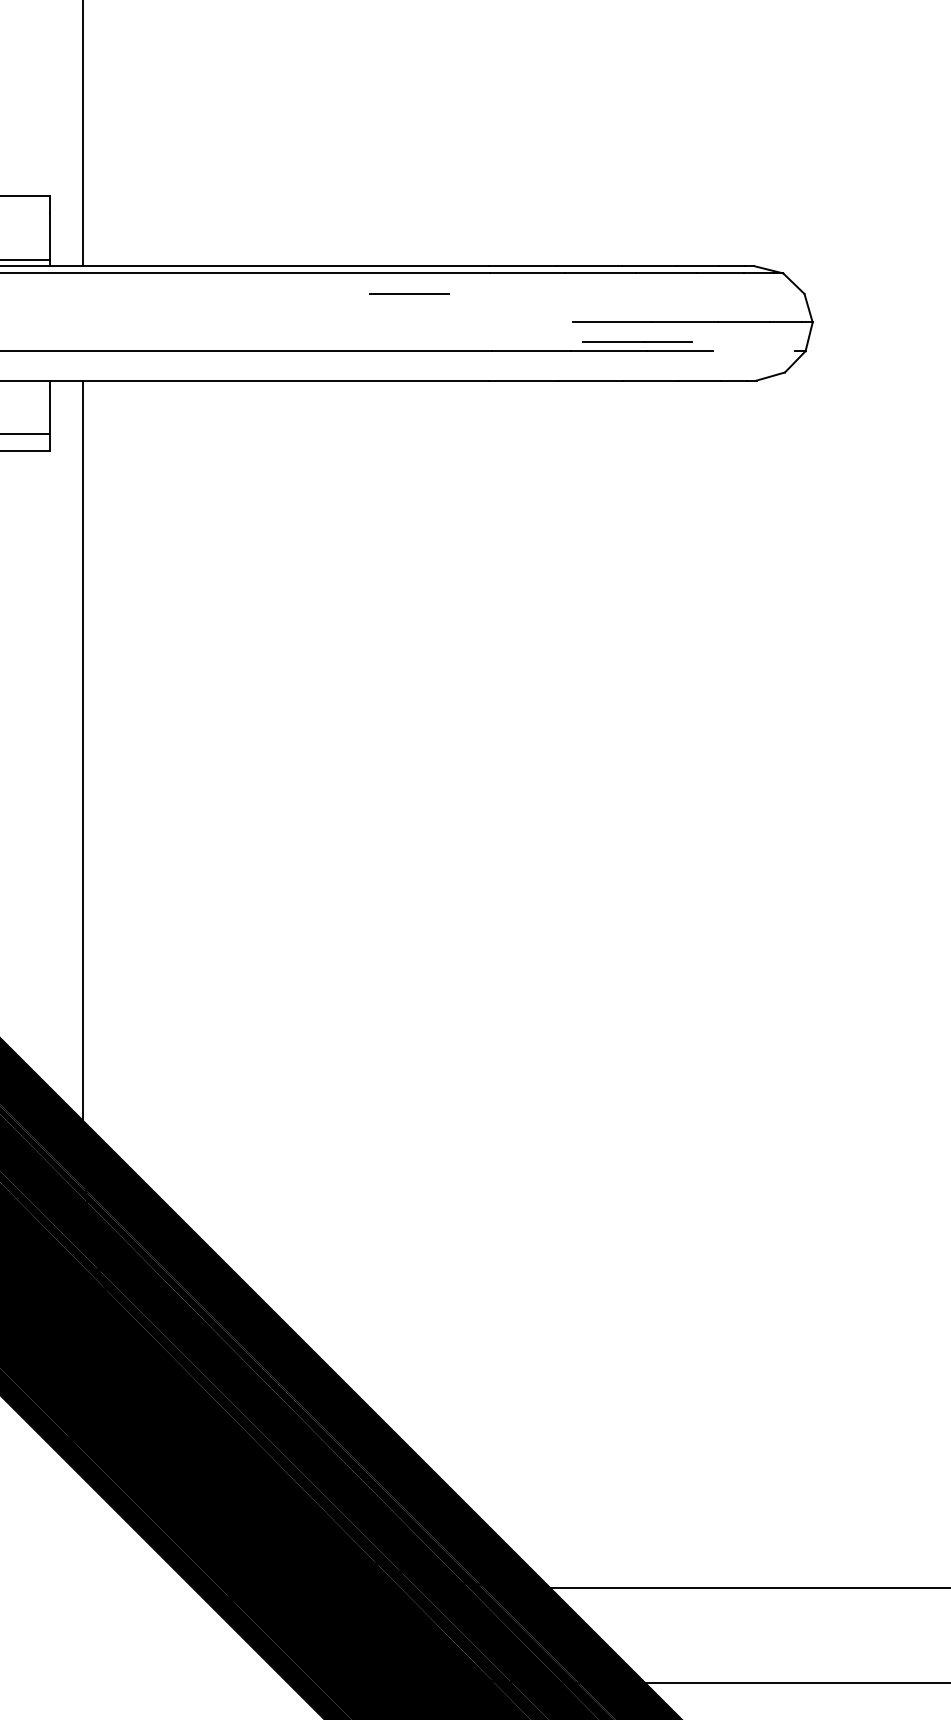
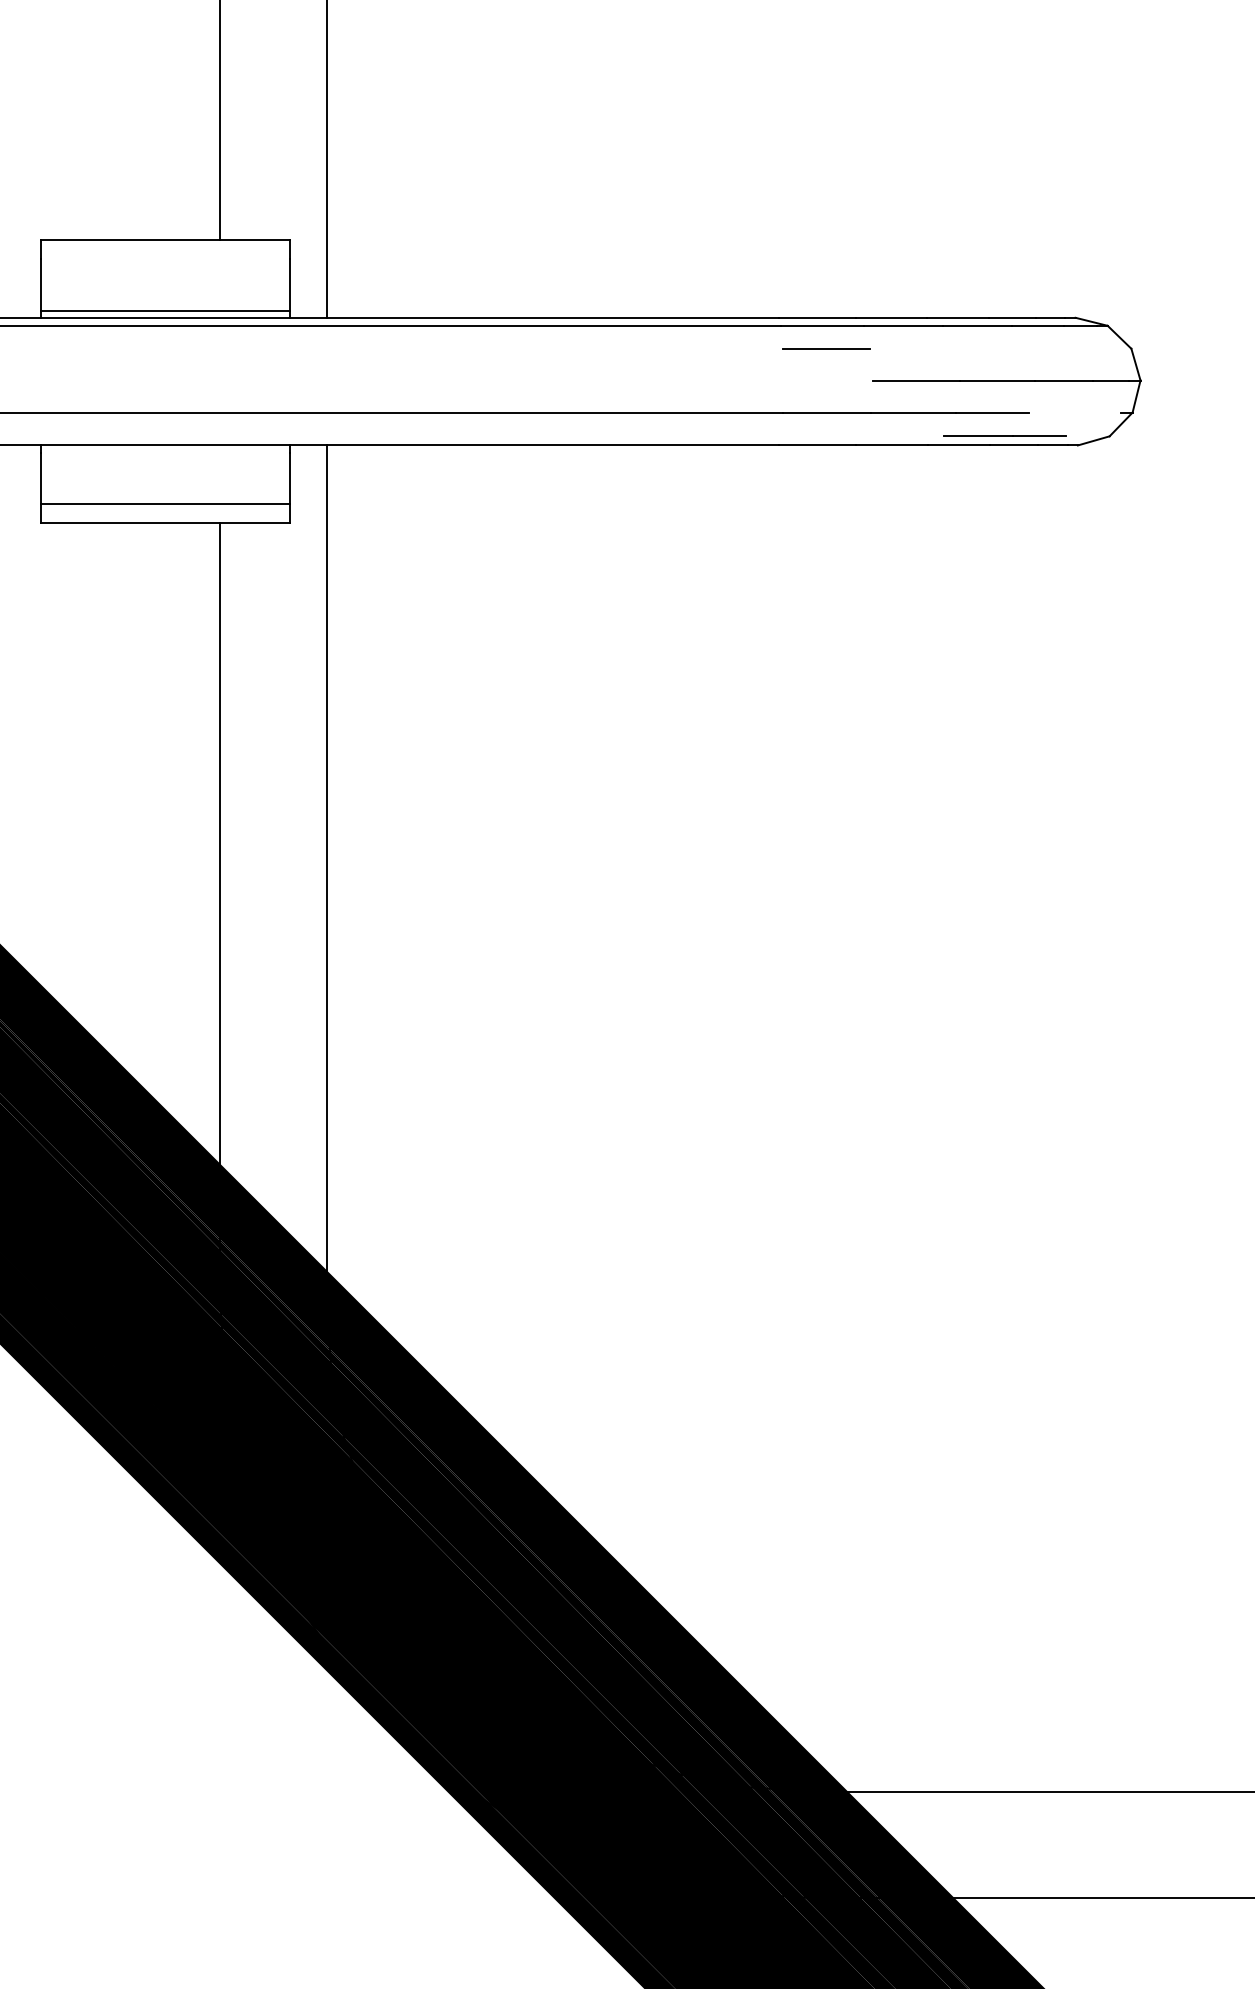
line: (409, 293) -> (826, 348), moved
line: (637, 341) -> (1004, 435), moved

